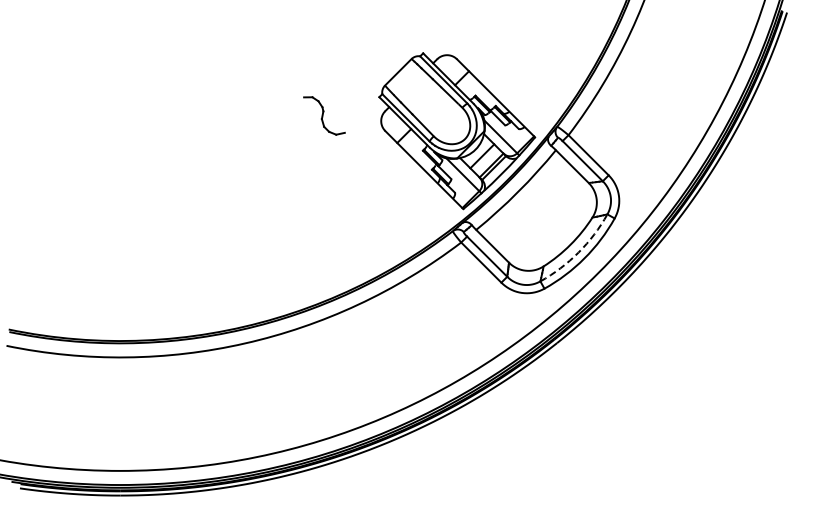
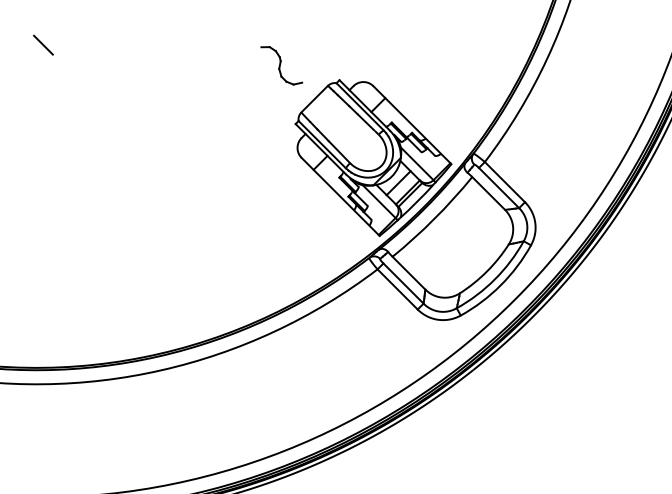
line: (126, 17) -> (42, 44), added
part: (324, 115) -> (281, 65), moved
arc: (578, 252) -> (494, 279), dashed -> solid

